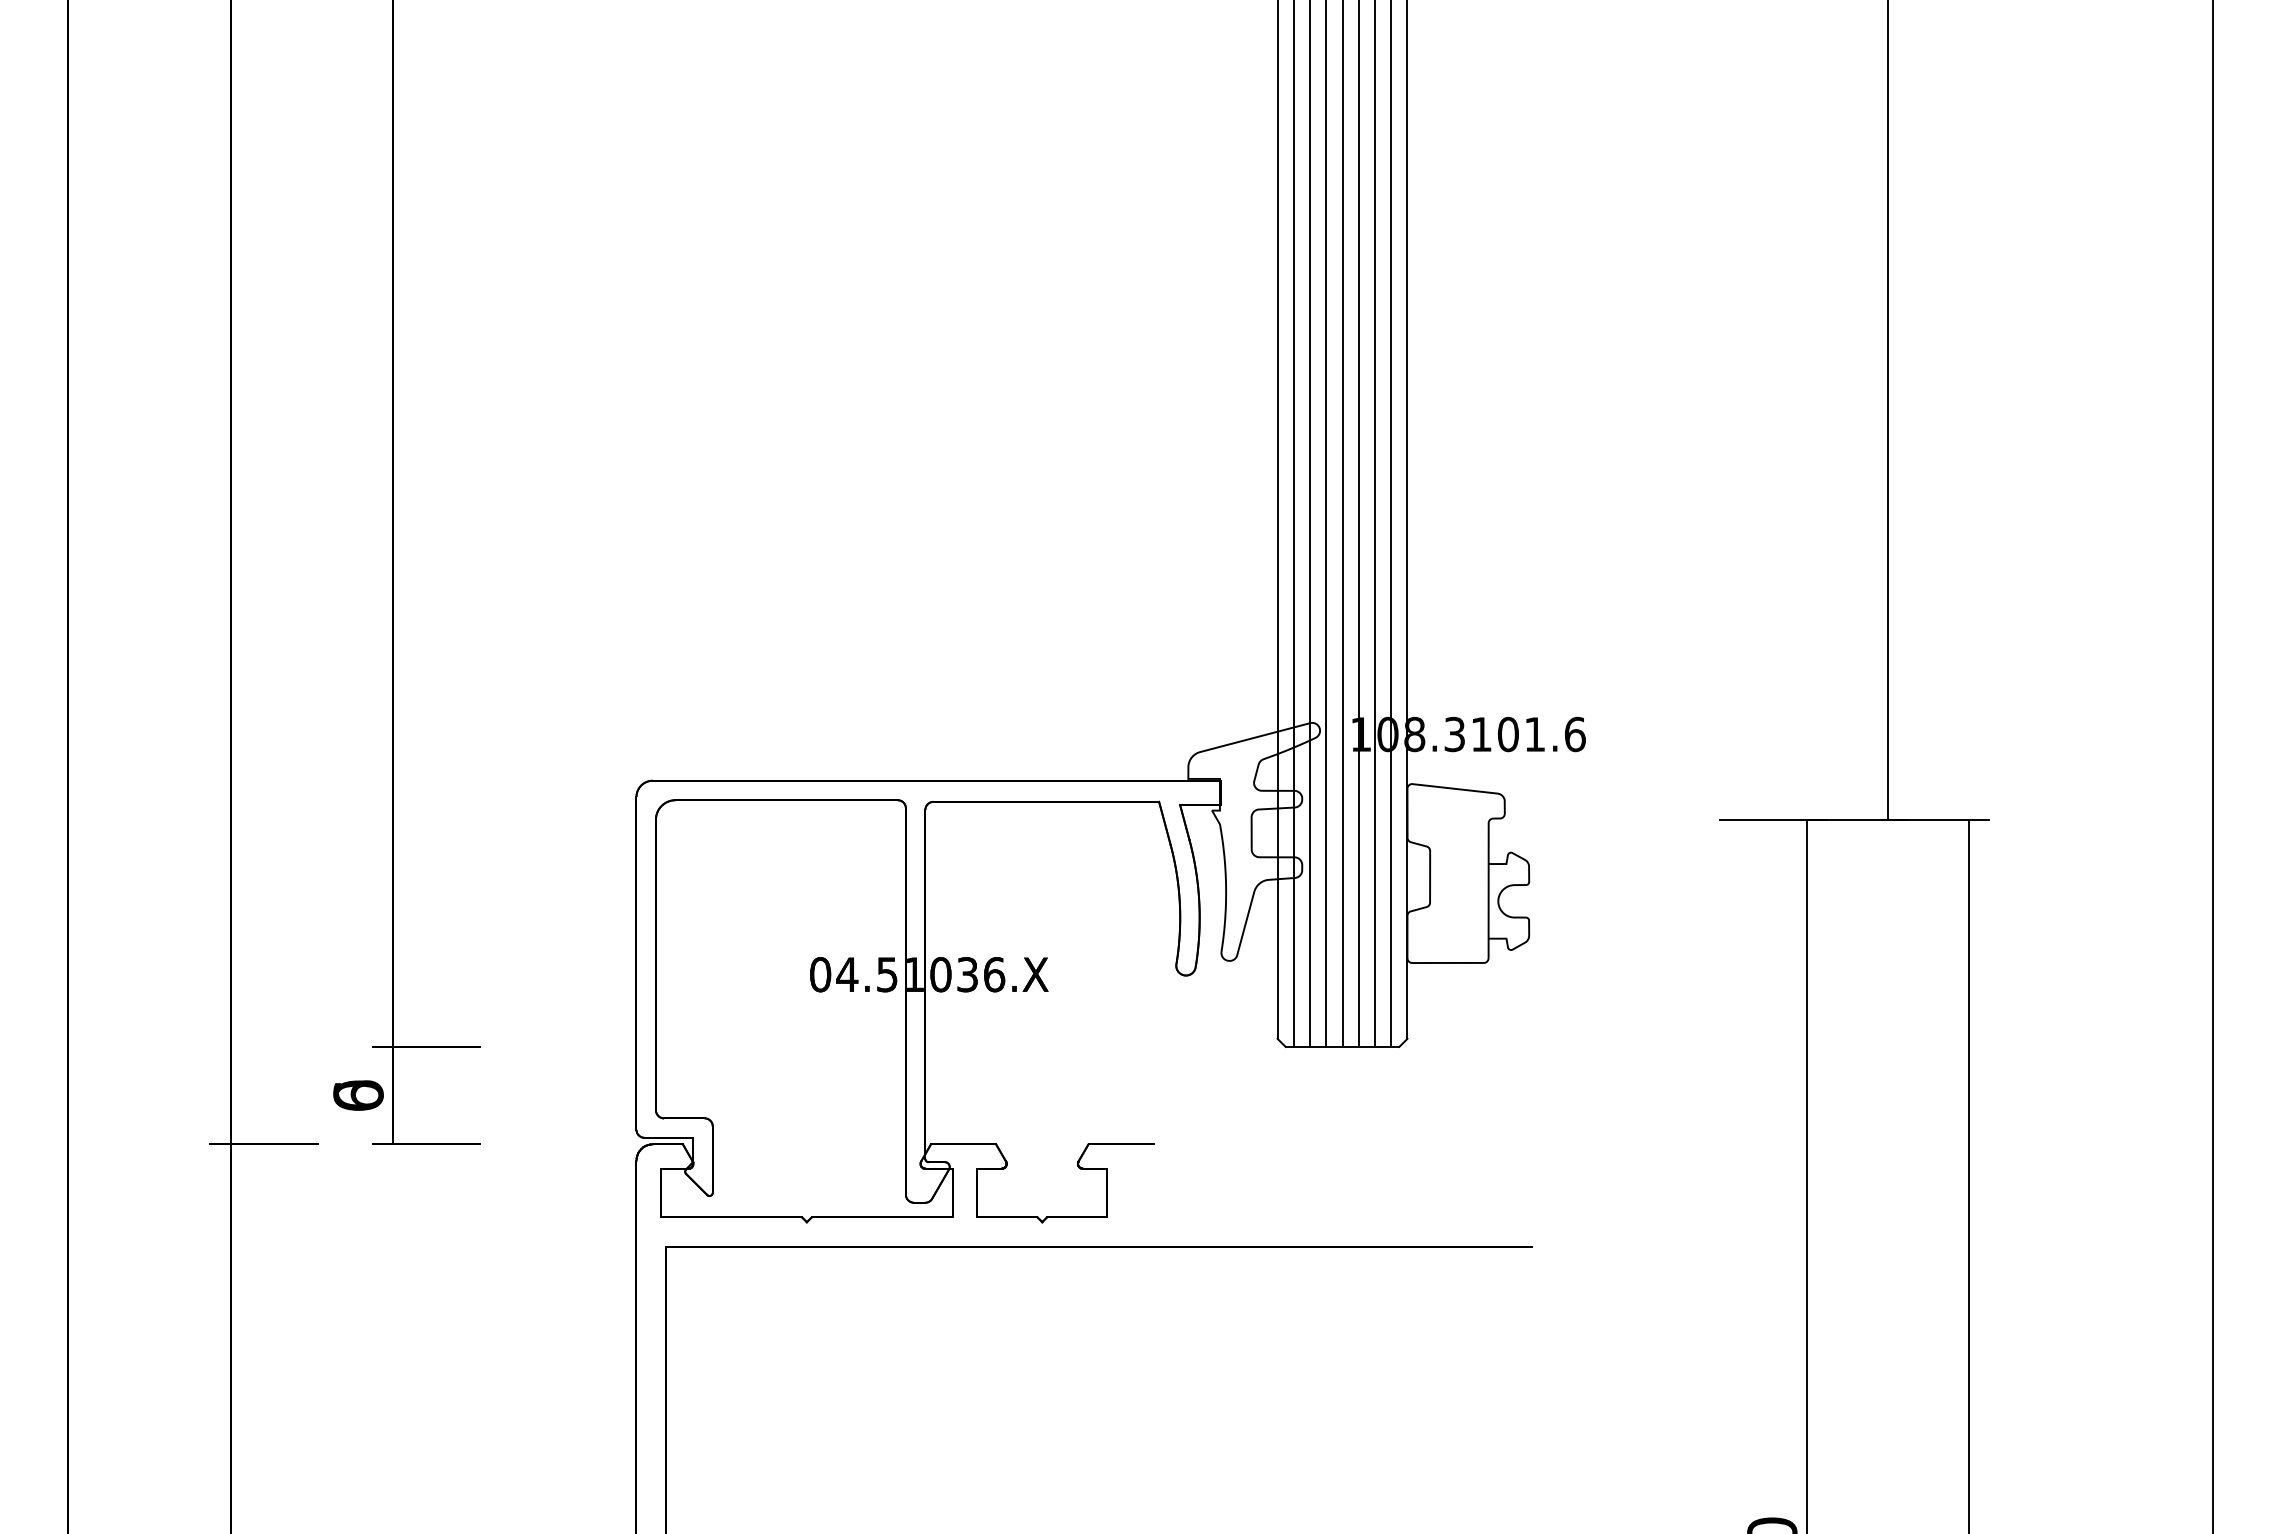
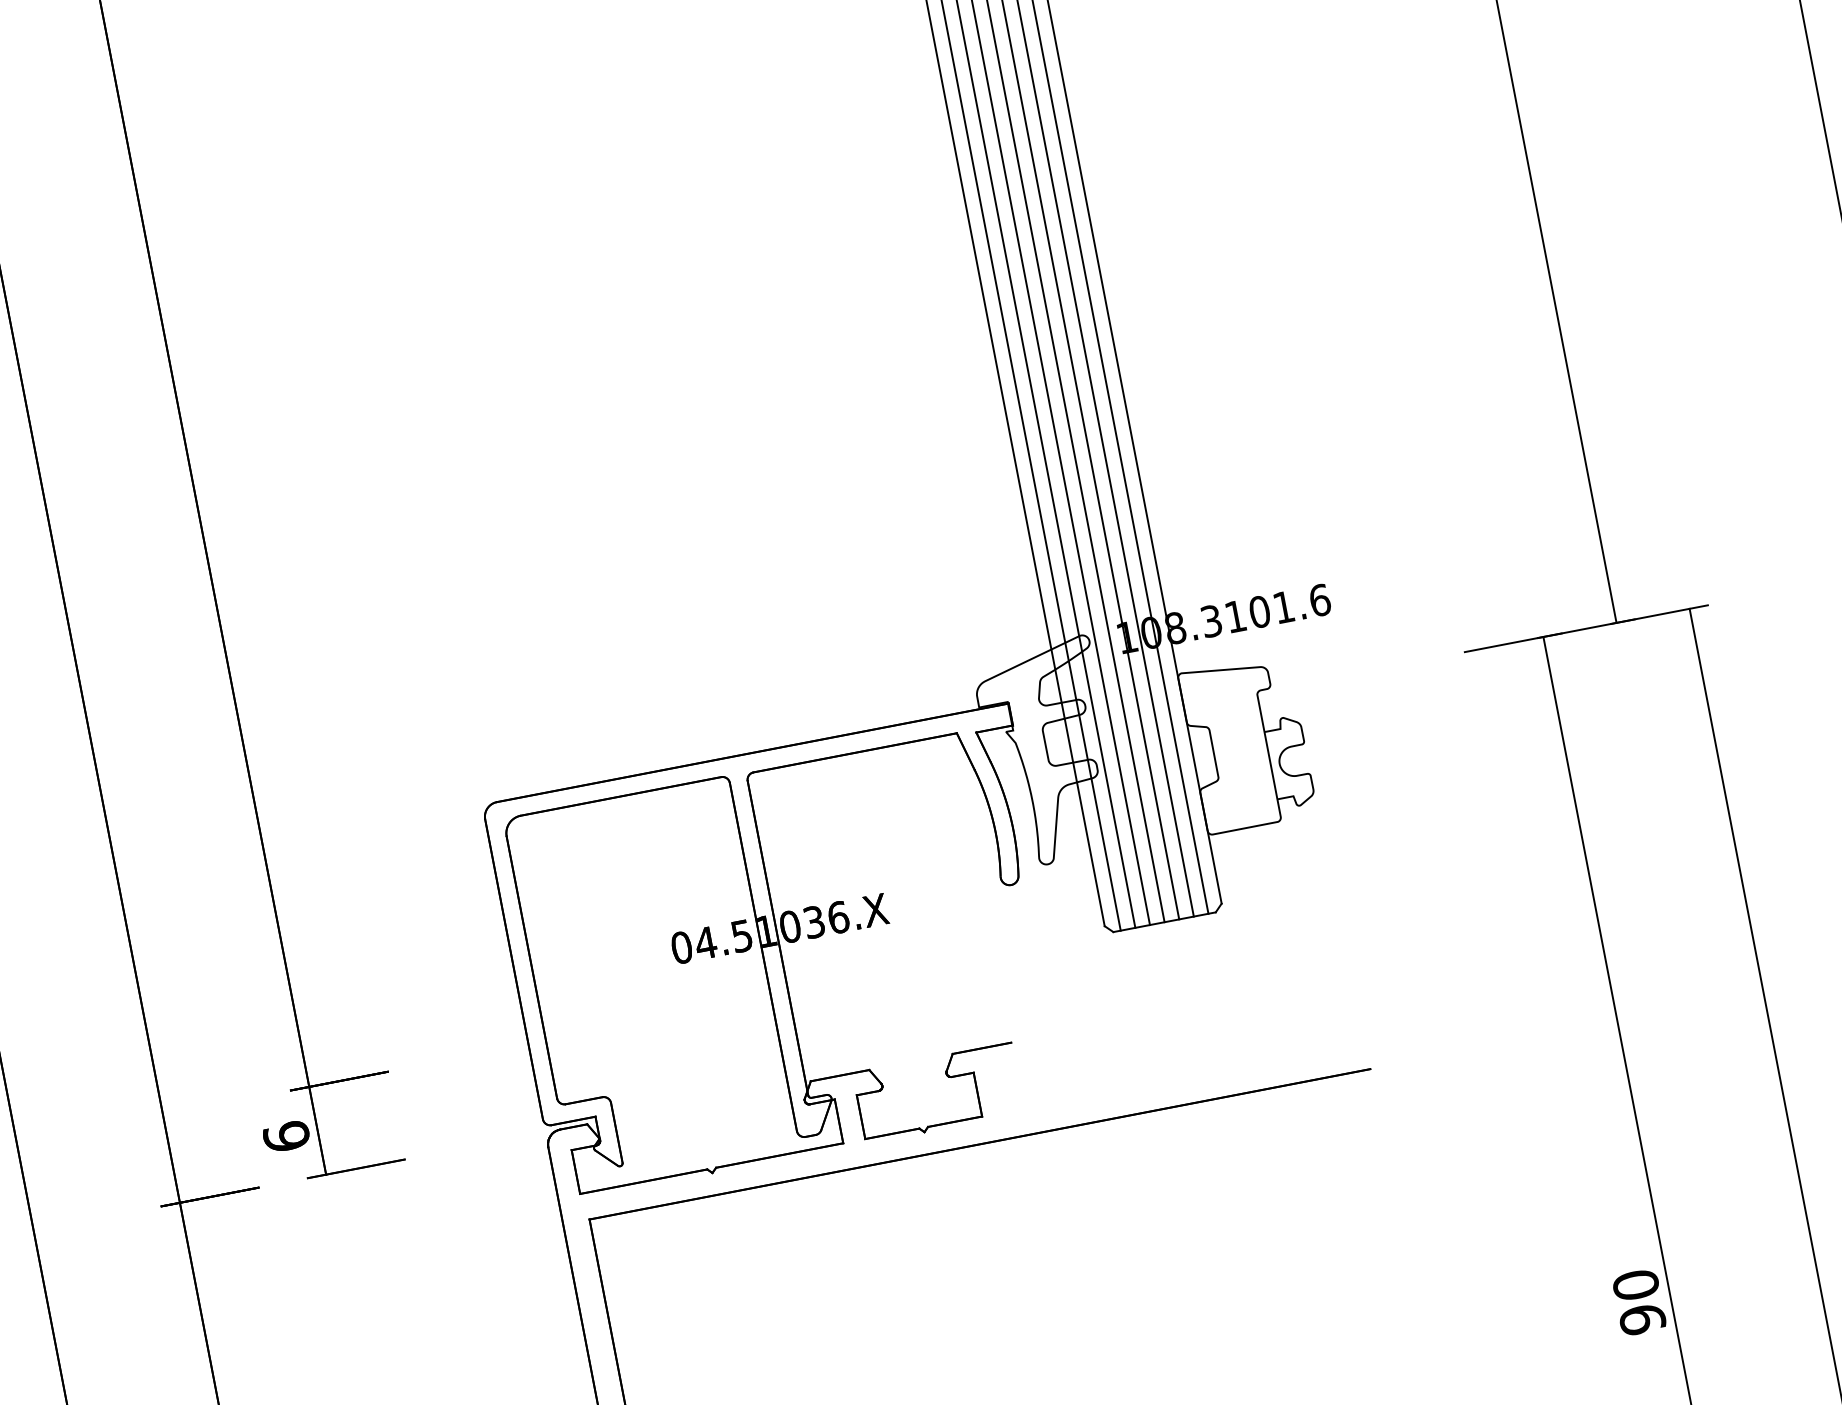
text: (358, 1095) -> (286, 1136), 0 -> 6

